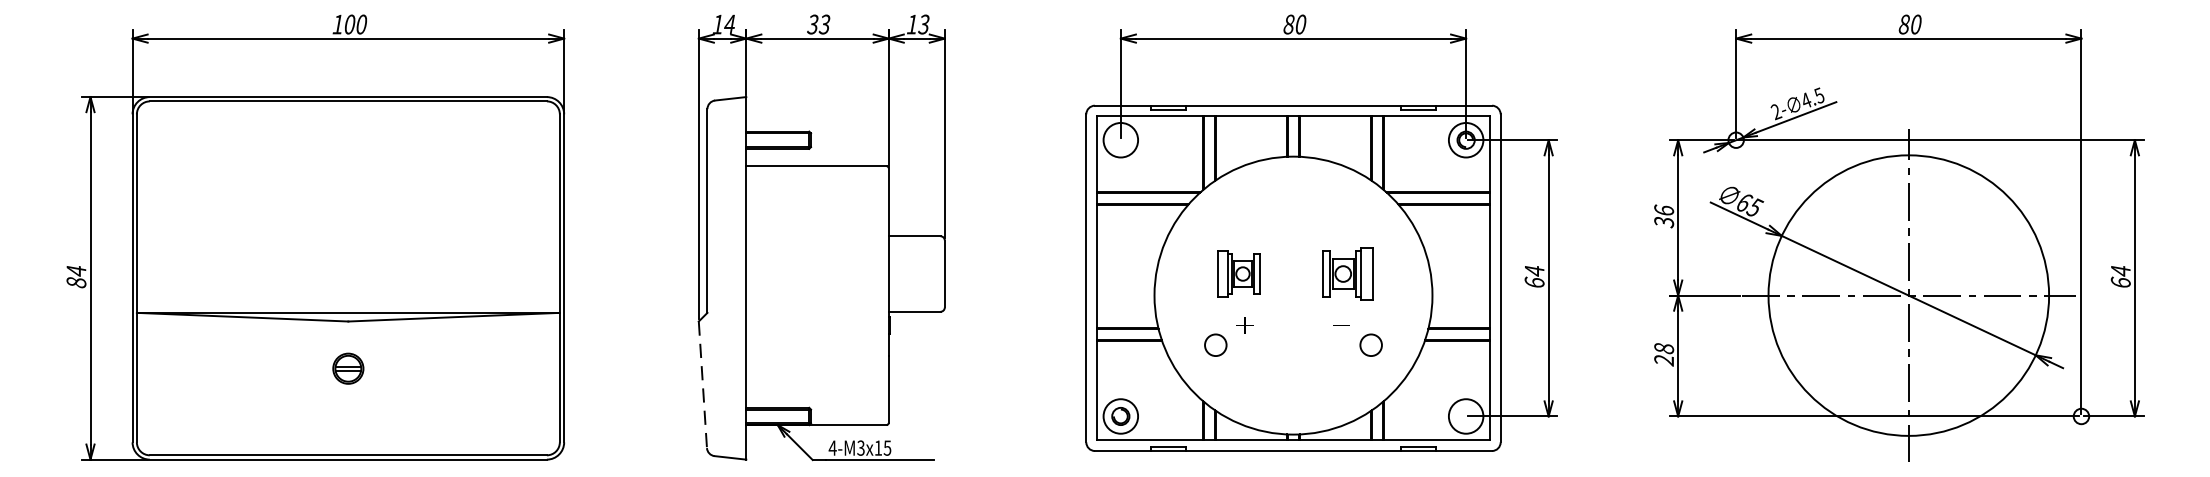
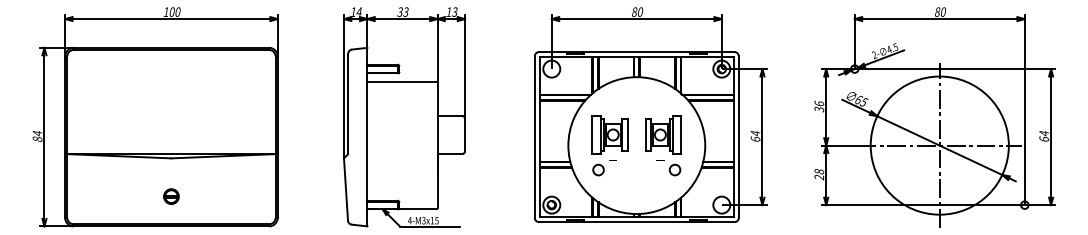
part: (1238, 273) -> (609, 134), size x1.67
part: (1347, 273) -> (663, 134), size x1.43
part: (348, 368) -> (171, 196), moved
line: (703, 386) -> (346, 190), dashed -> solid

